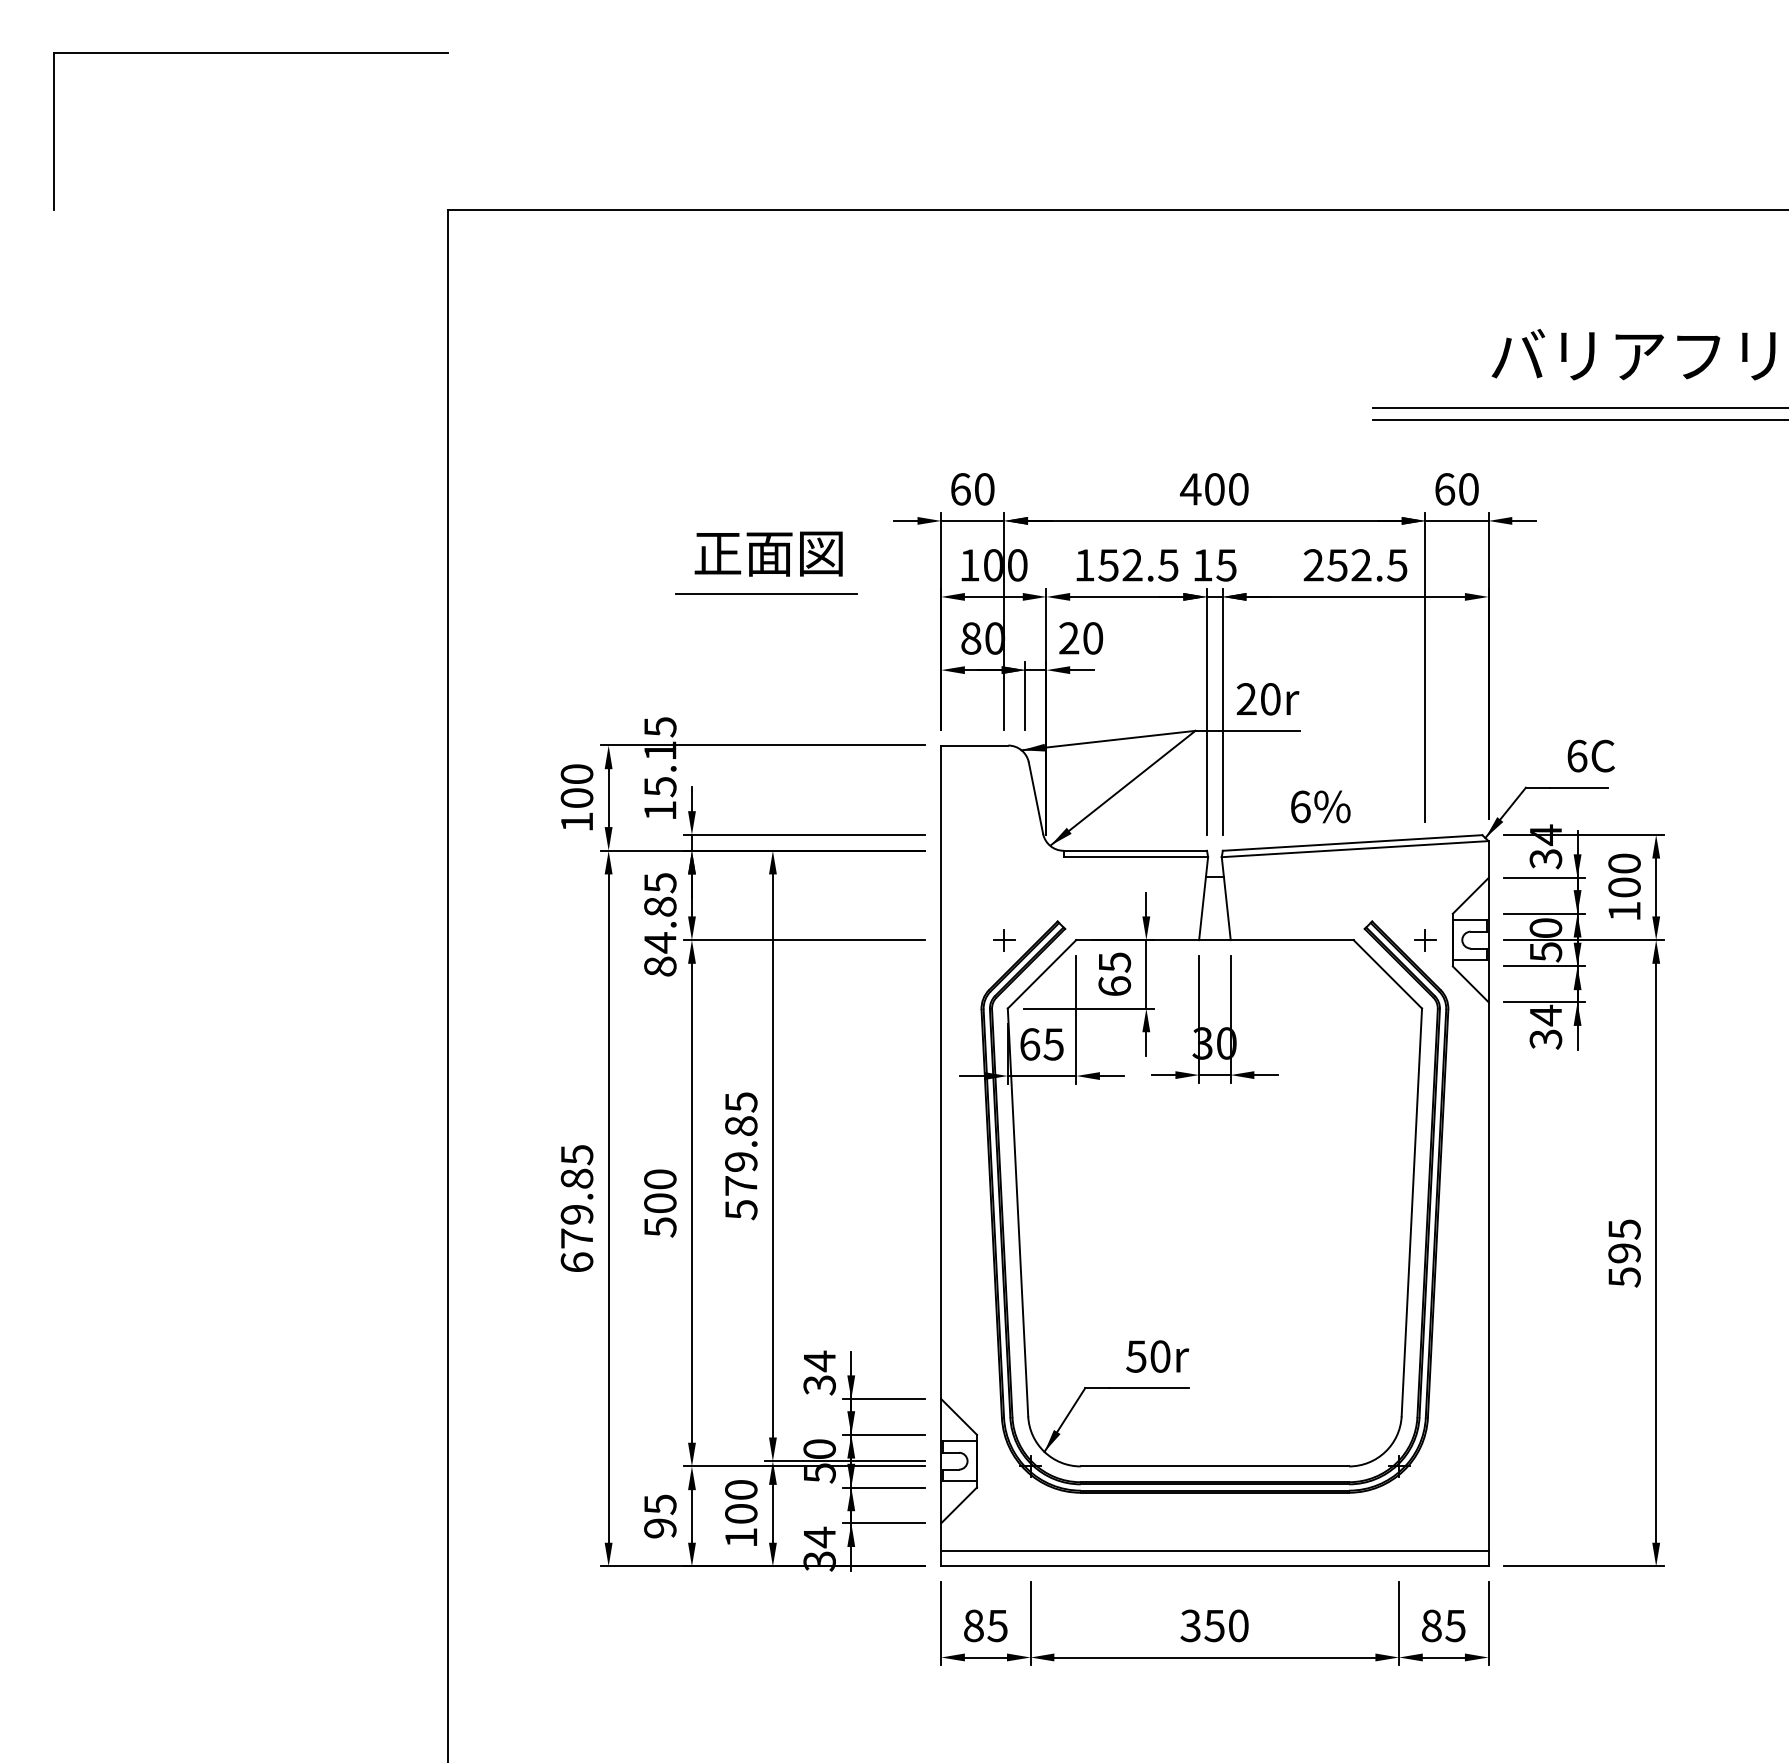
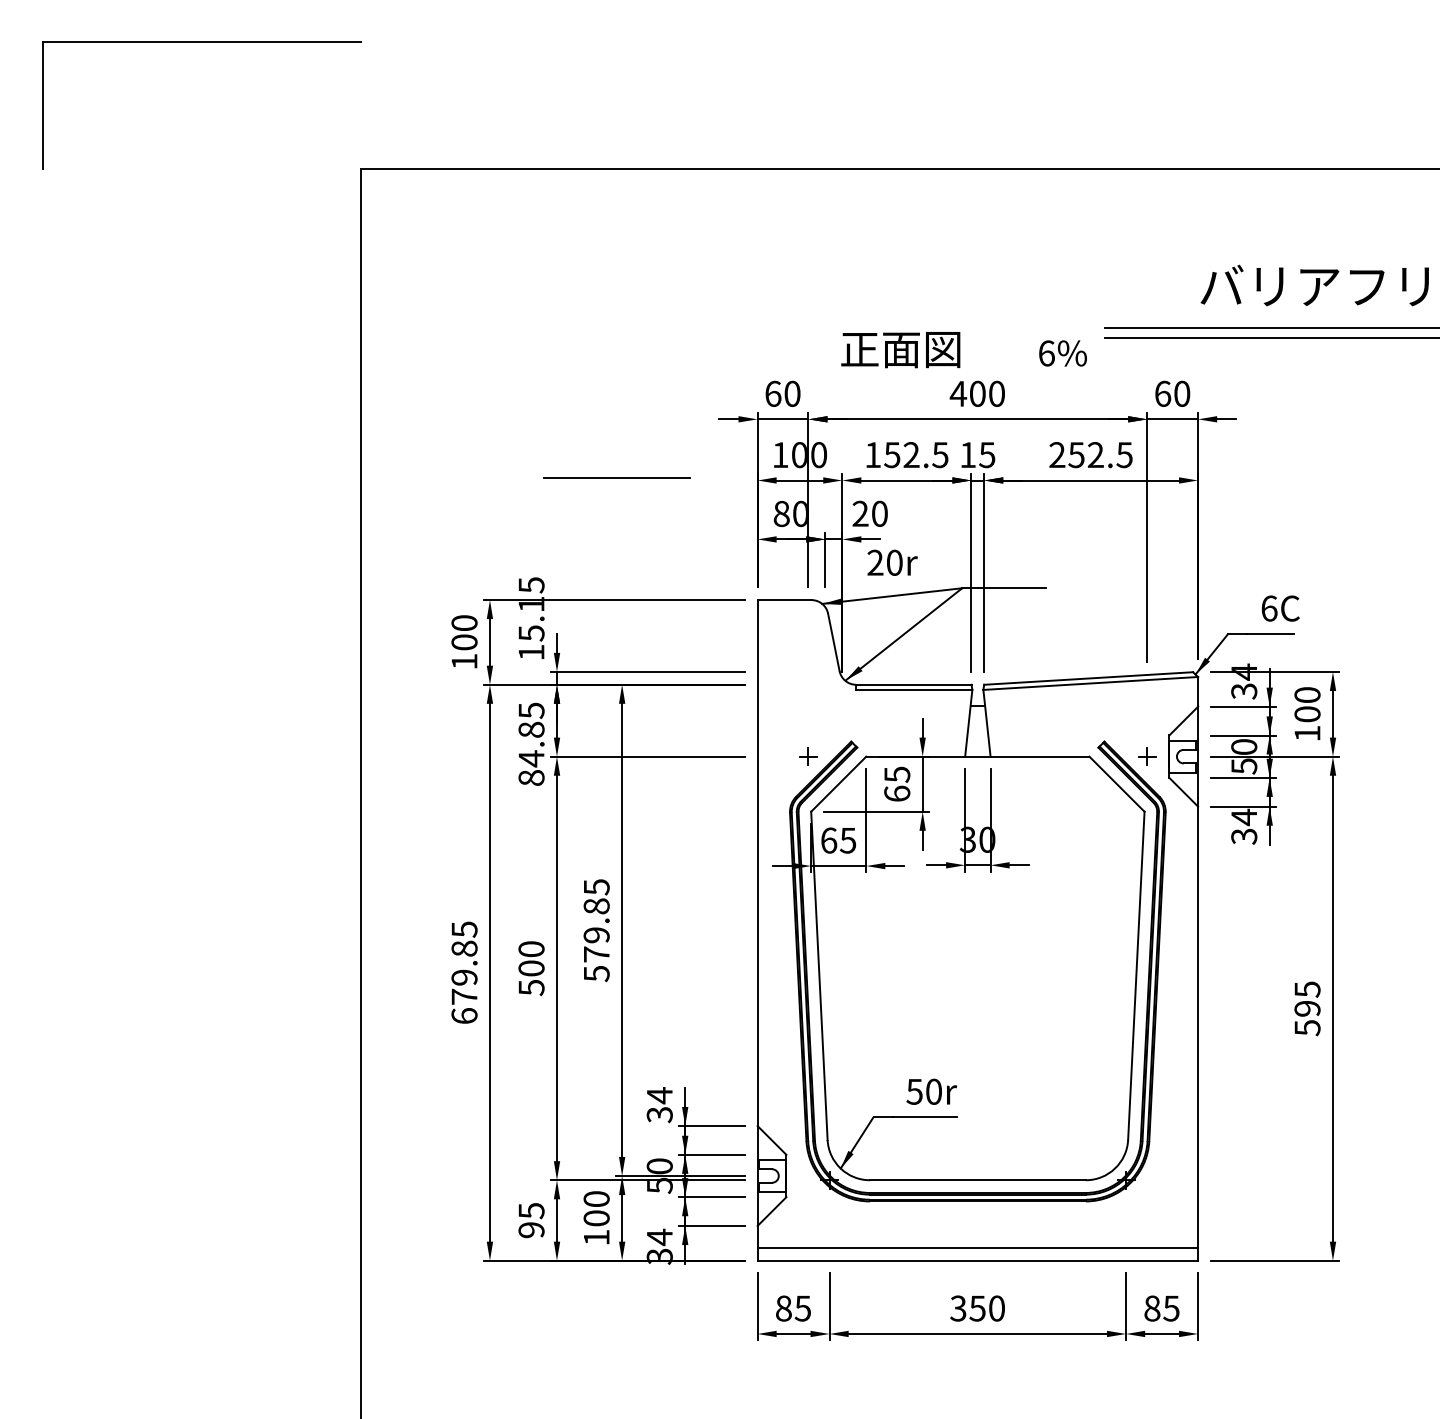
text: (768, 554) -> (900, 350), moved
text: (1267, 698) -> (892, 562), moved
text: (1320, 806) -> (1062, 353), moved

